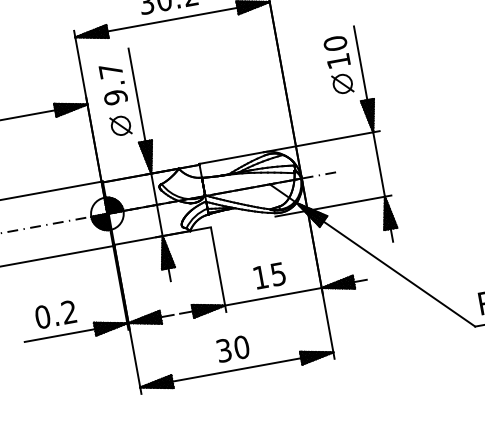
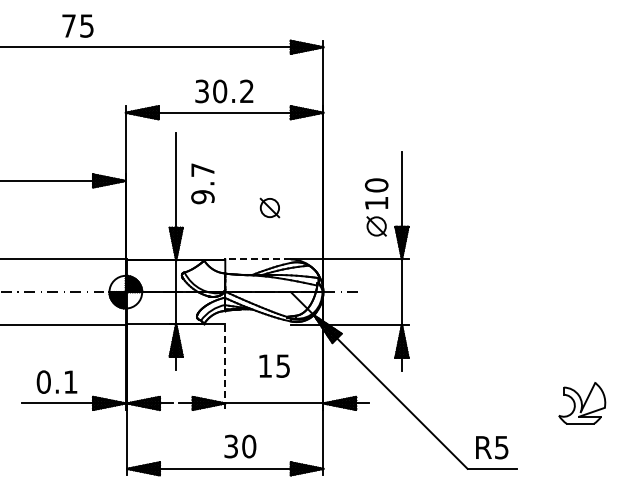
part: (339, 65) -> (376, 207), moved
text: (112, 84) -> (202, 183), moved
part: (120, 125) -> (269, 207), moved
line: (232, 158) -> (258, 259), solid -> dashed
line: (218, 270) -> (225, 367), solid -> dashed
text: (269, 275) -> (274, 365), moved
text: (68, 311) -> (70, 381), 0.2 -> 0.1
text: (233, 348) -> (240, 446), moved

